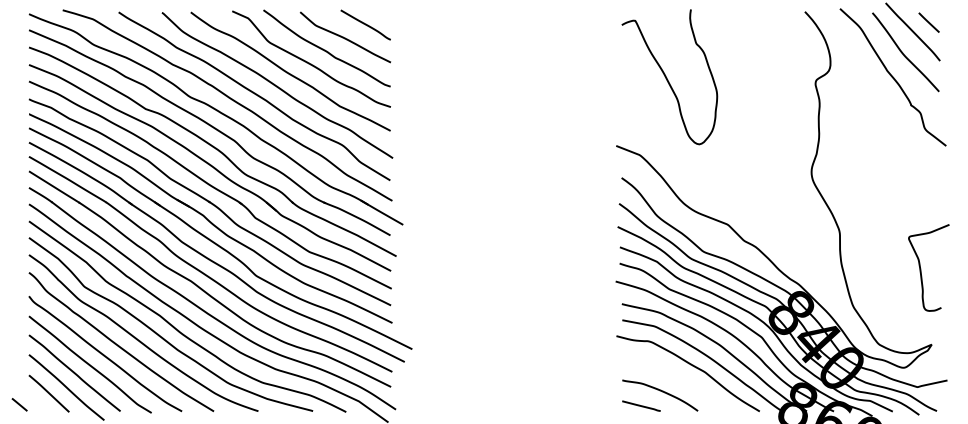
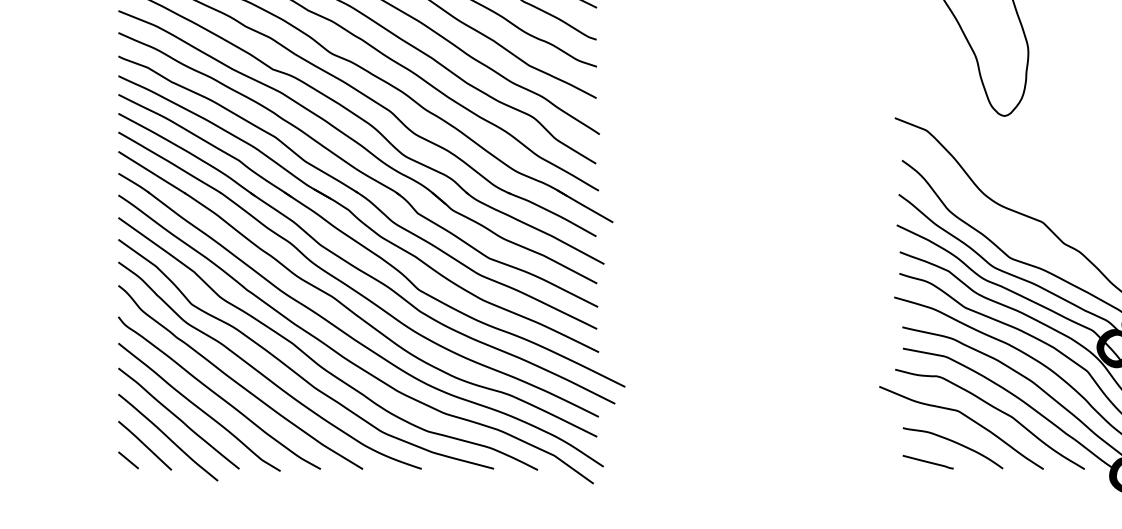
curve: (671, 373) -> (967, 419), added
line: (19, 404) -> (128, 460), moved

